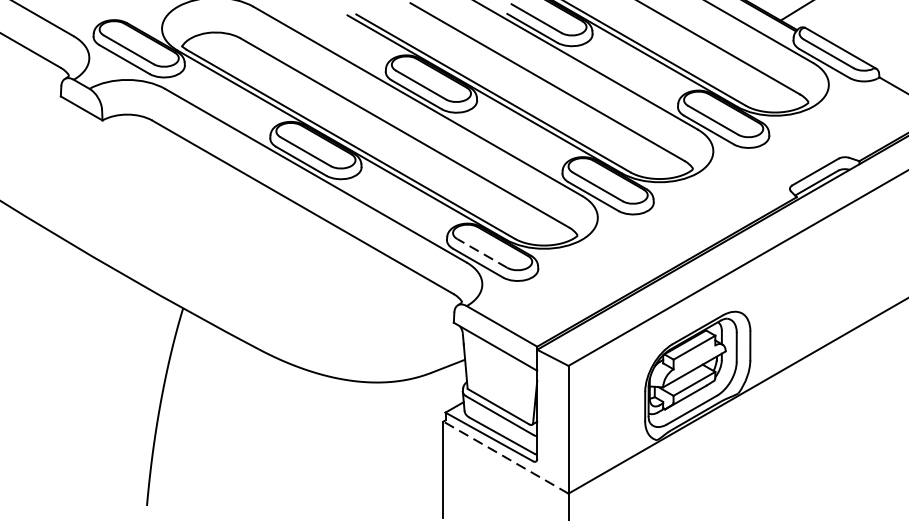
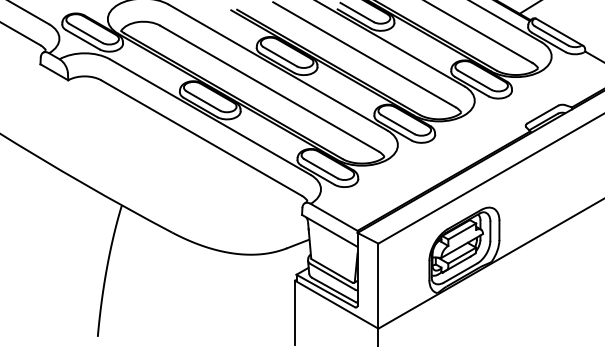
line: (481, 252) -> (320, 168), dashed -> solid
line: (505, 457) -> (336, 304), dashed -> solid

